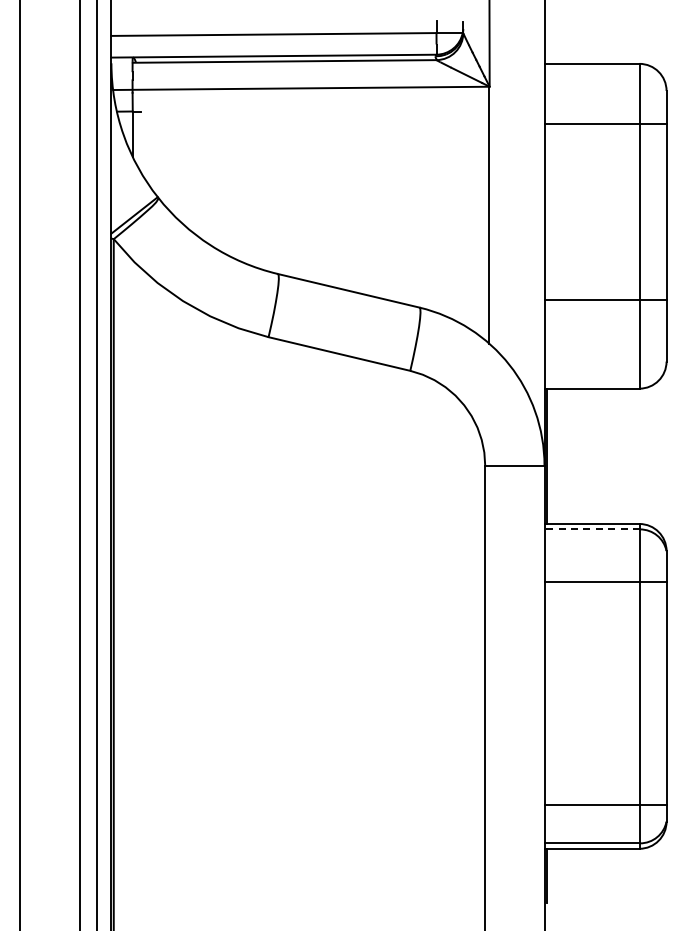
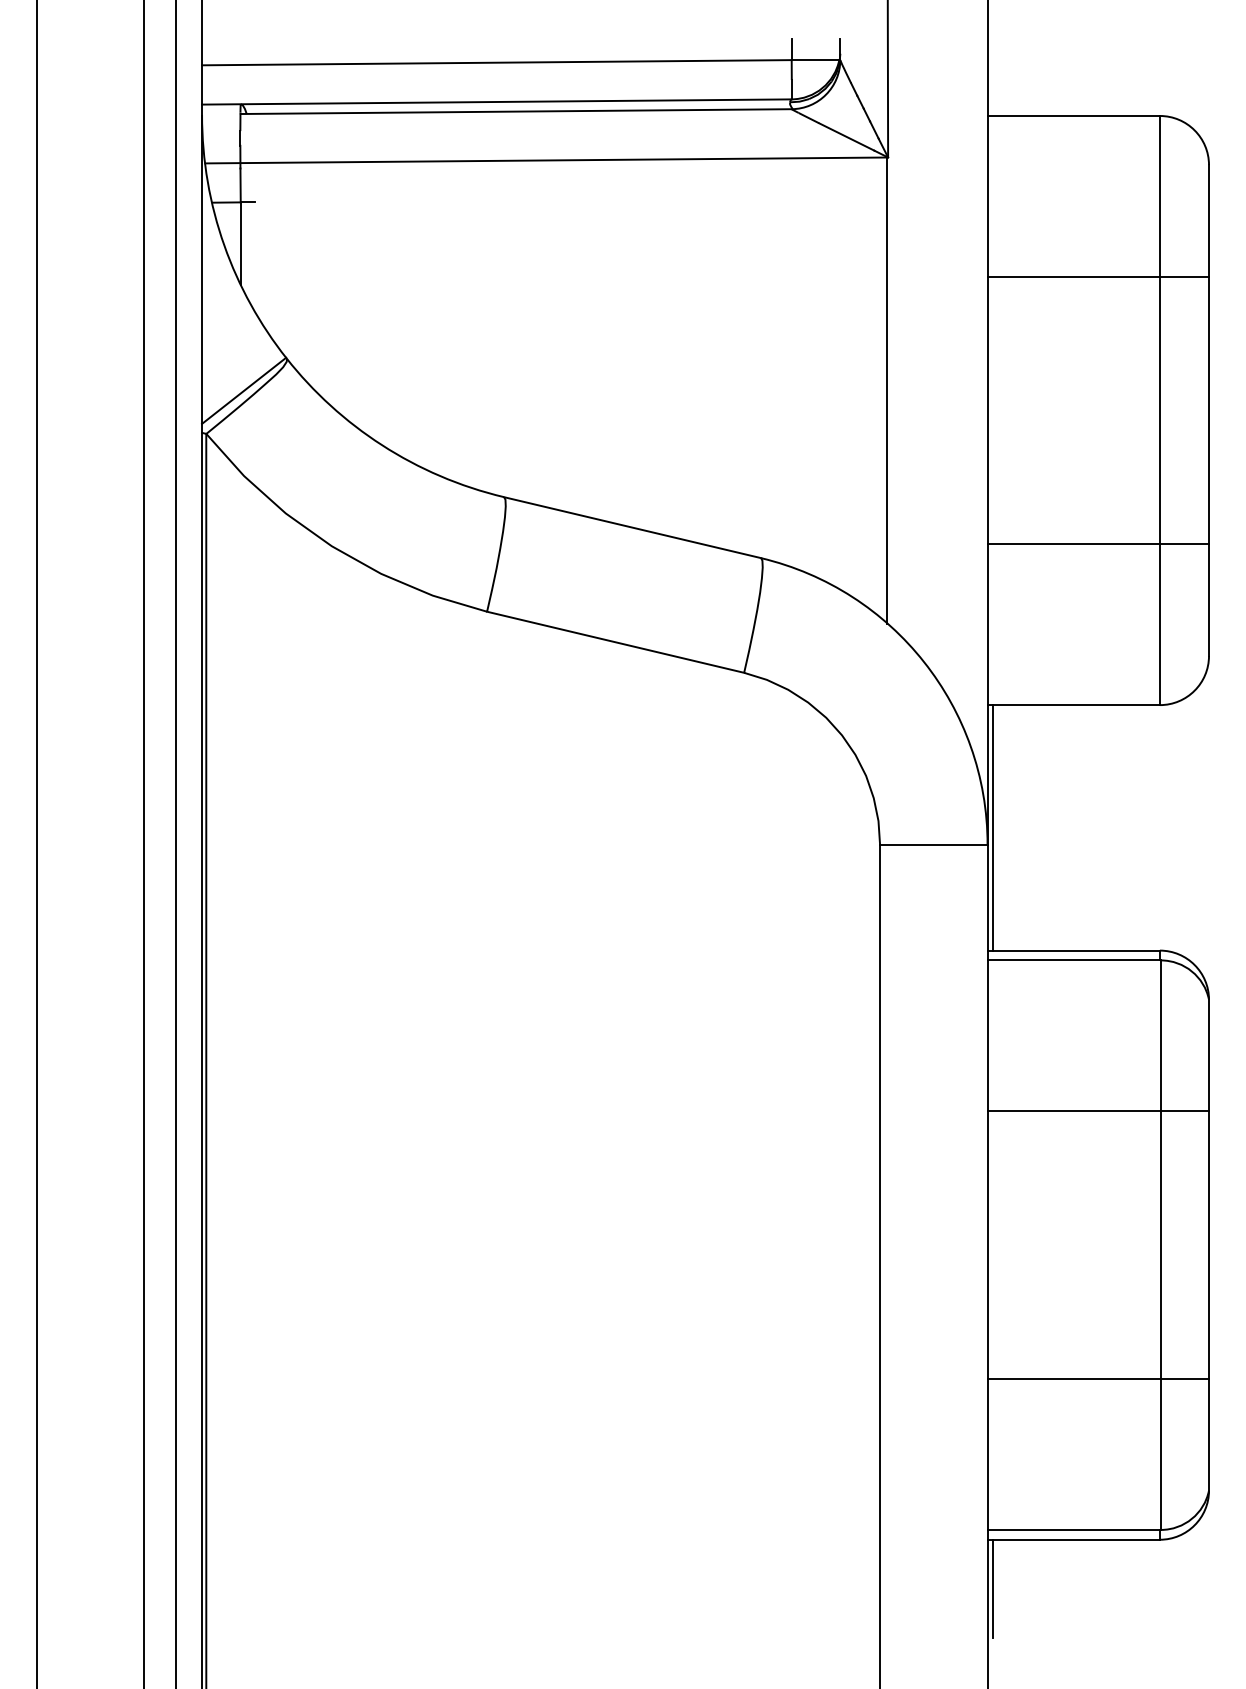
line: (605, 124) -> (1098, 276), moved
line: (592, 529) -> (1074, 960), dashed -> solid
line: (605, 581) -> (1098, 1111), moved
line: (605, 805) -> (1098, 1379), moved

